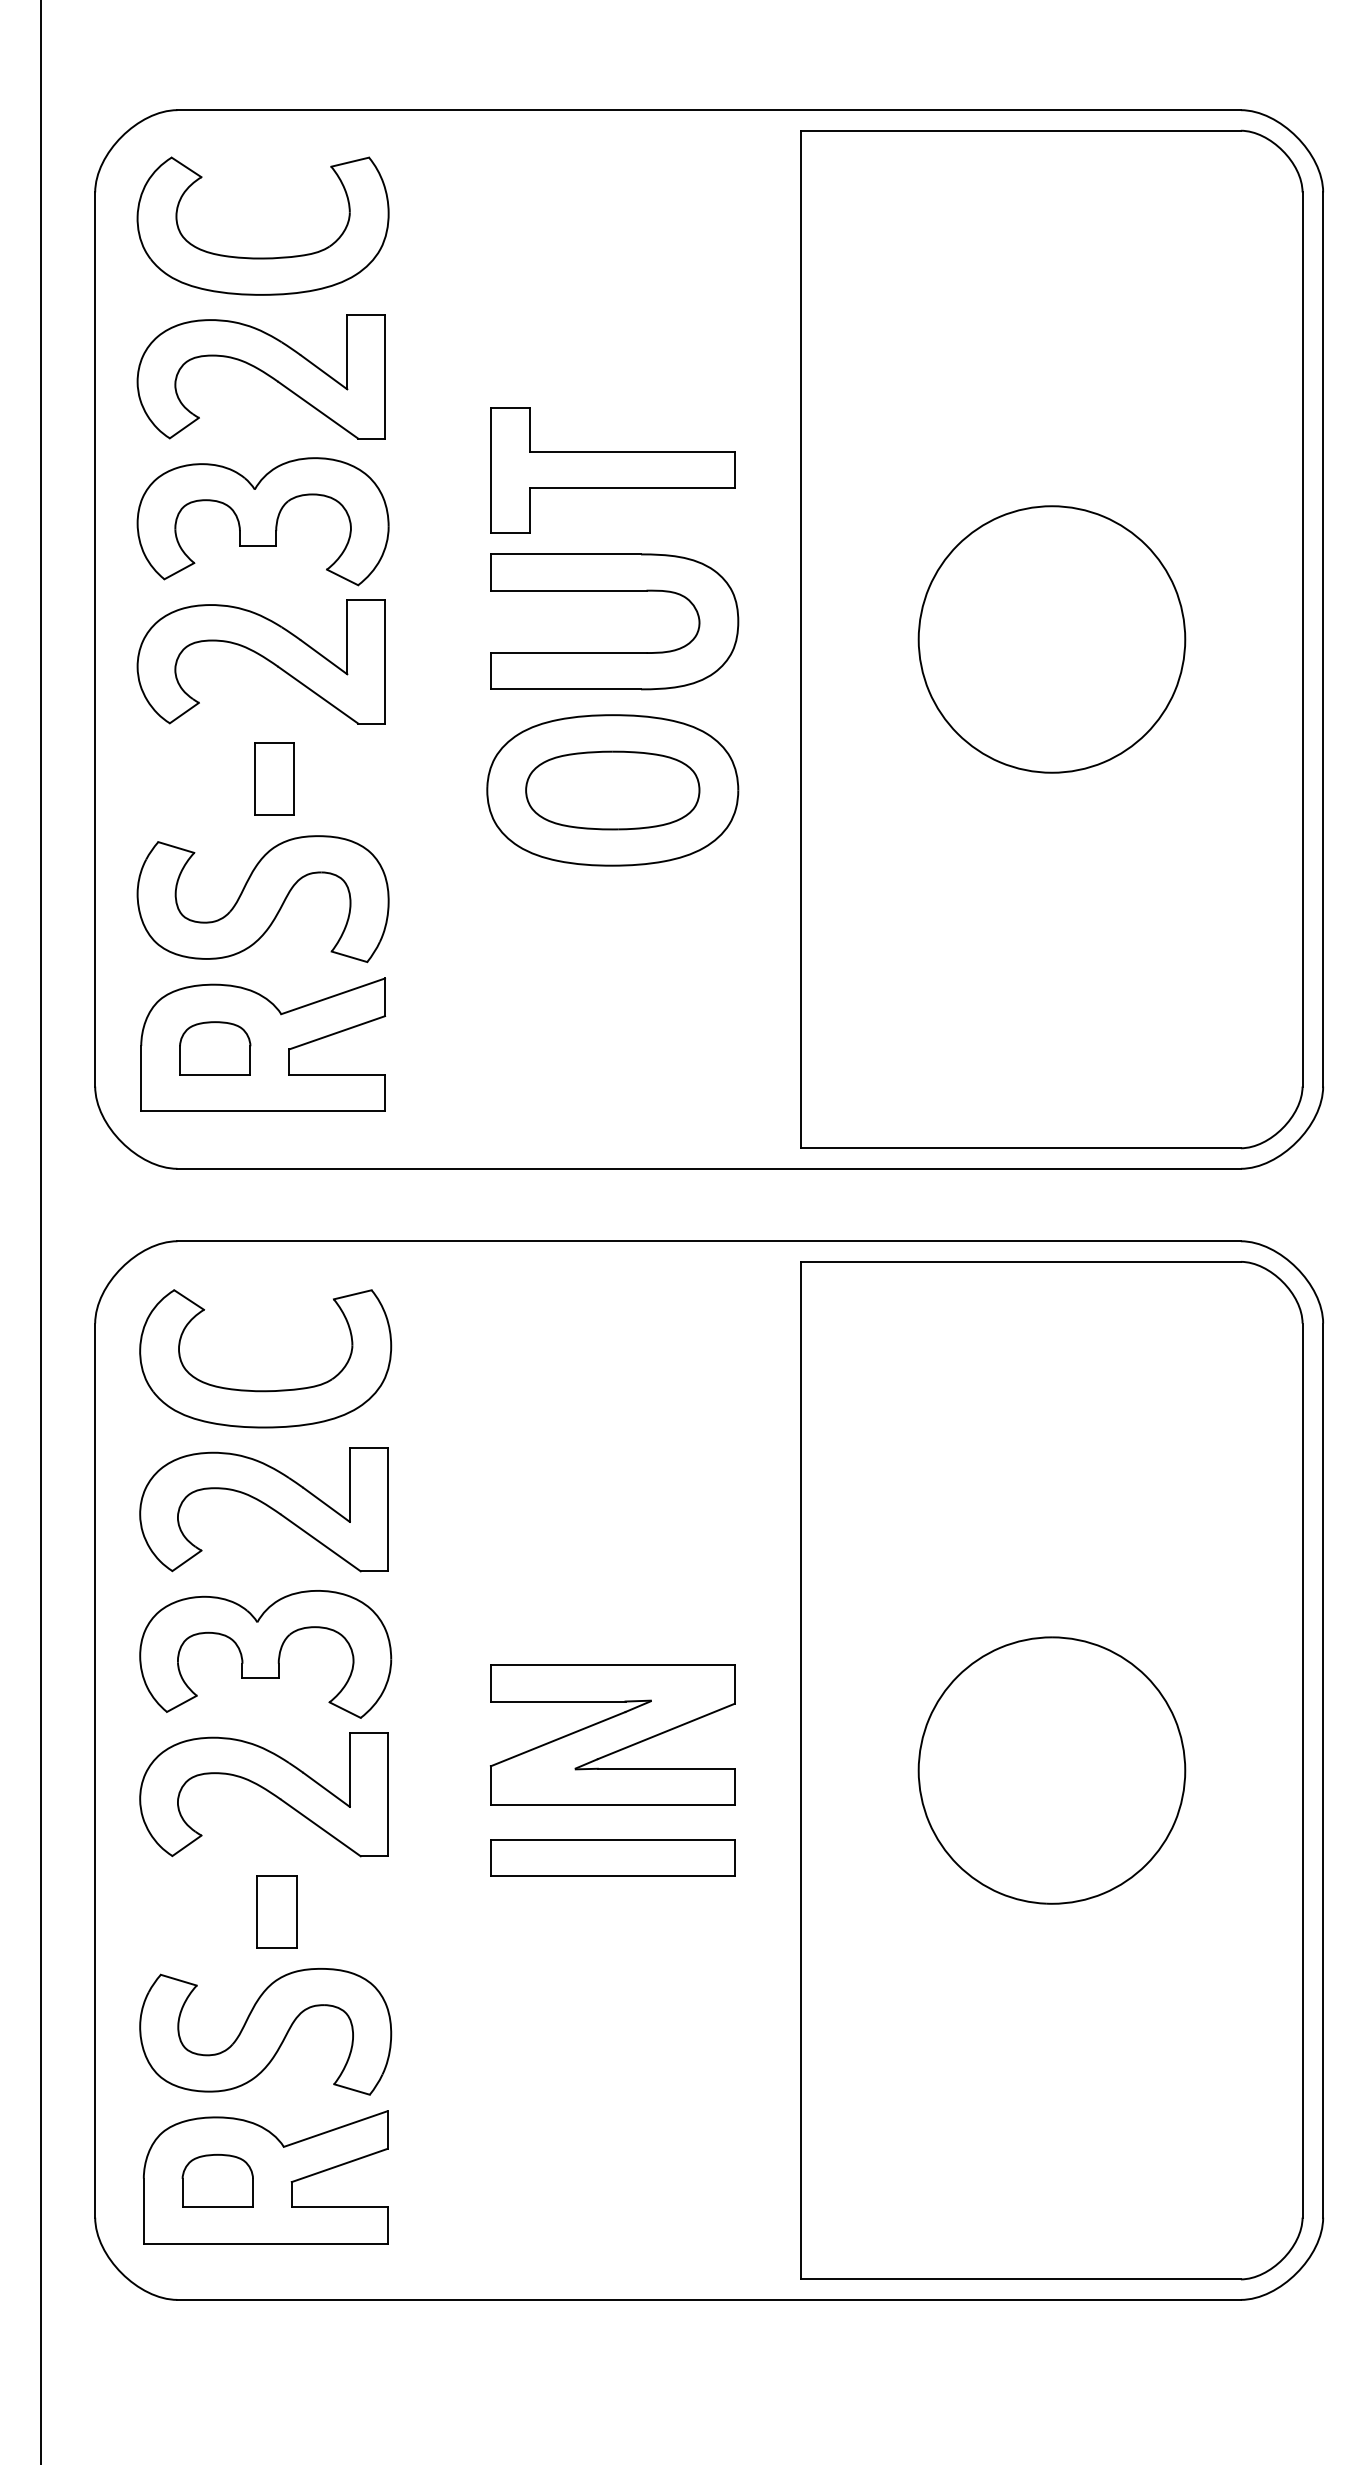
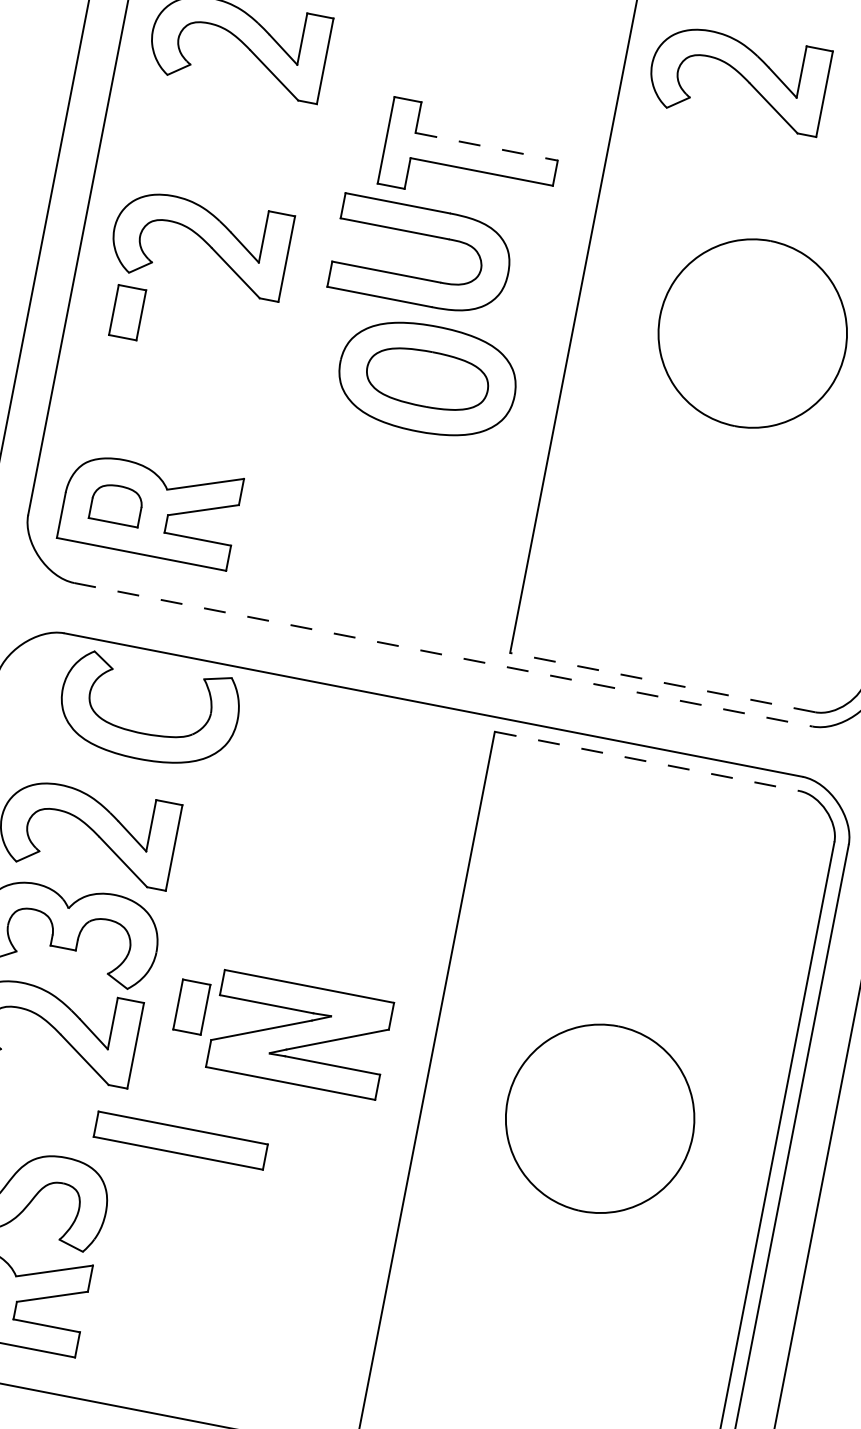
part: (962, 287) -> (738, 77), added
line: (632, 452) -> (486, 147), solid -> dashed
part: (262, 521) -> (220, 145), removed
part: (614, 591) -> (426, 235), moved
part: (274, 778) -> (127, 312), moved
part: (262, 899) -> (169, 407), removed
line: (1021, 1148) -> (662, 682), solid -> dashed
line: (709, 1168) -> (443, 654), solid -> dashed
line: (1021, 1261) -> (647, 761), solid -> dashed
part: (265, 1390) -> (144, 733), moved
part: (612, 1857) -> (180, 1140), moved
part: (276, 1911) -> (191, 1006), moved

